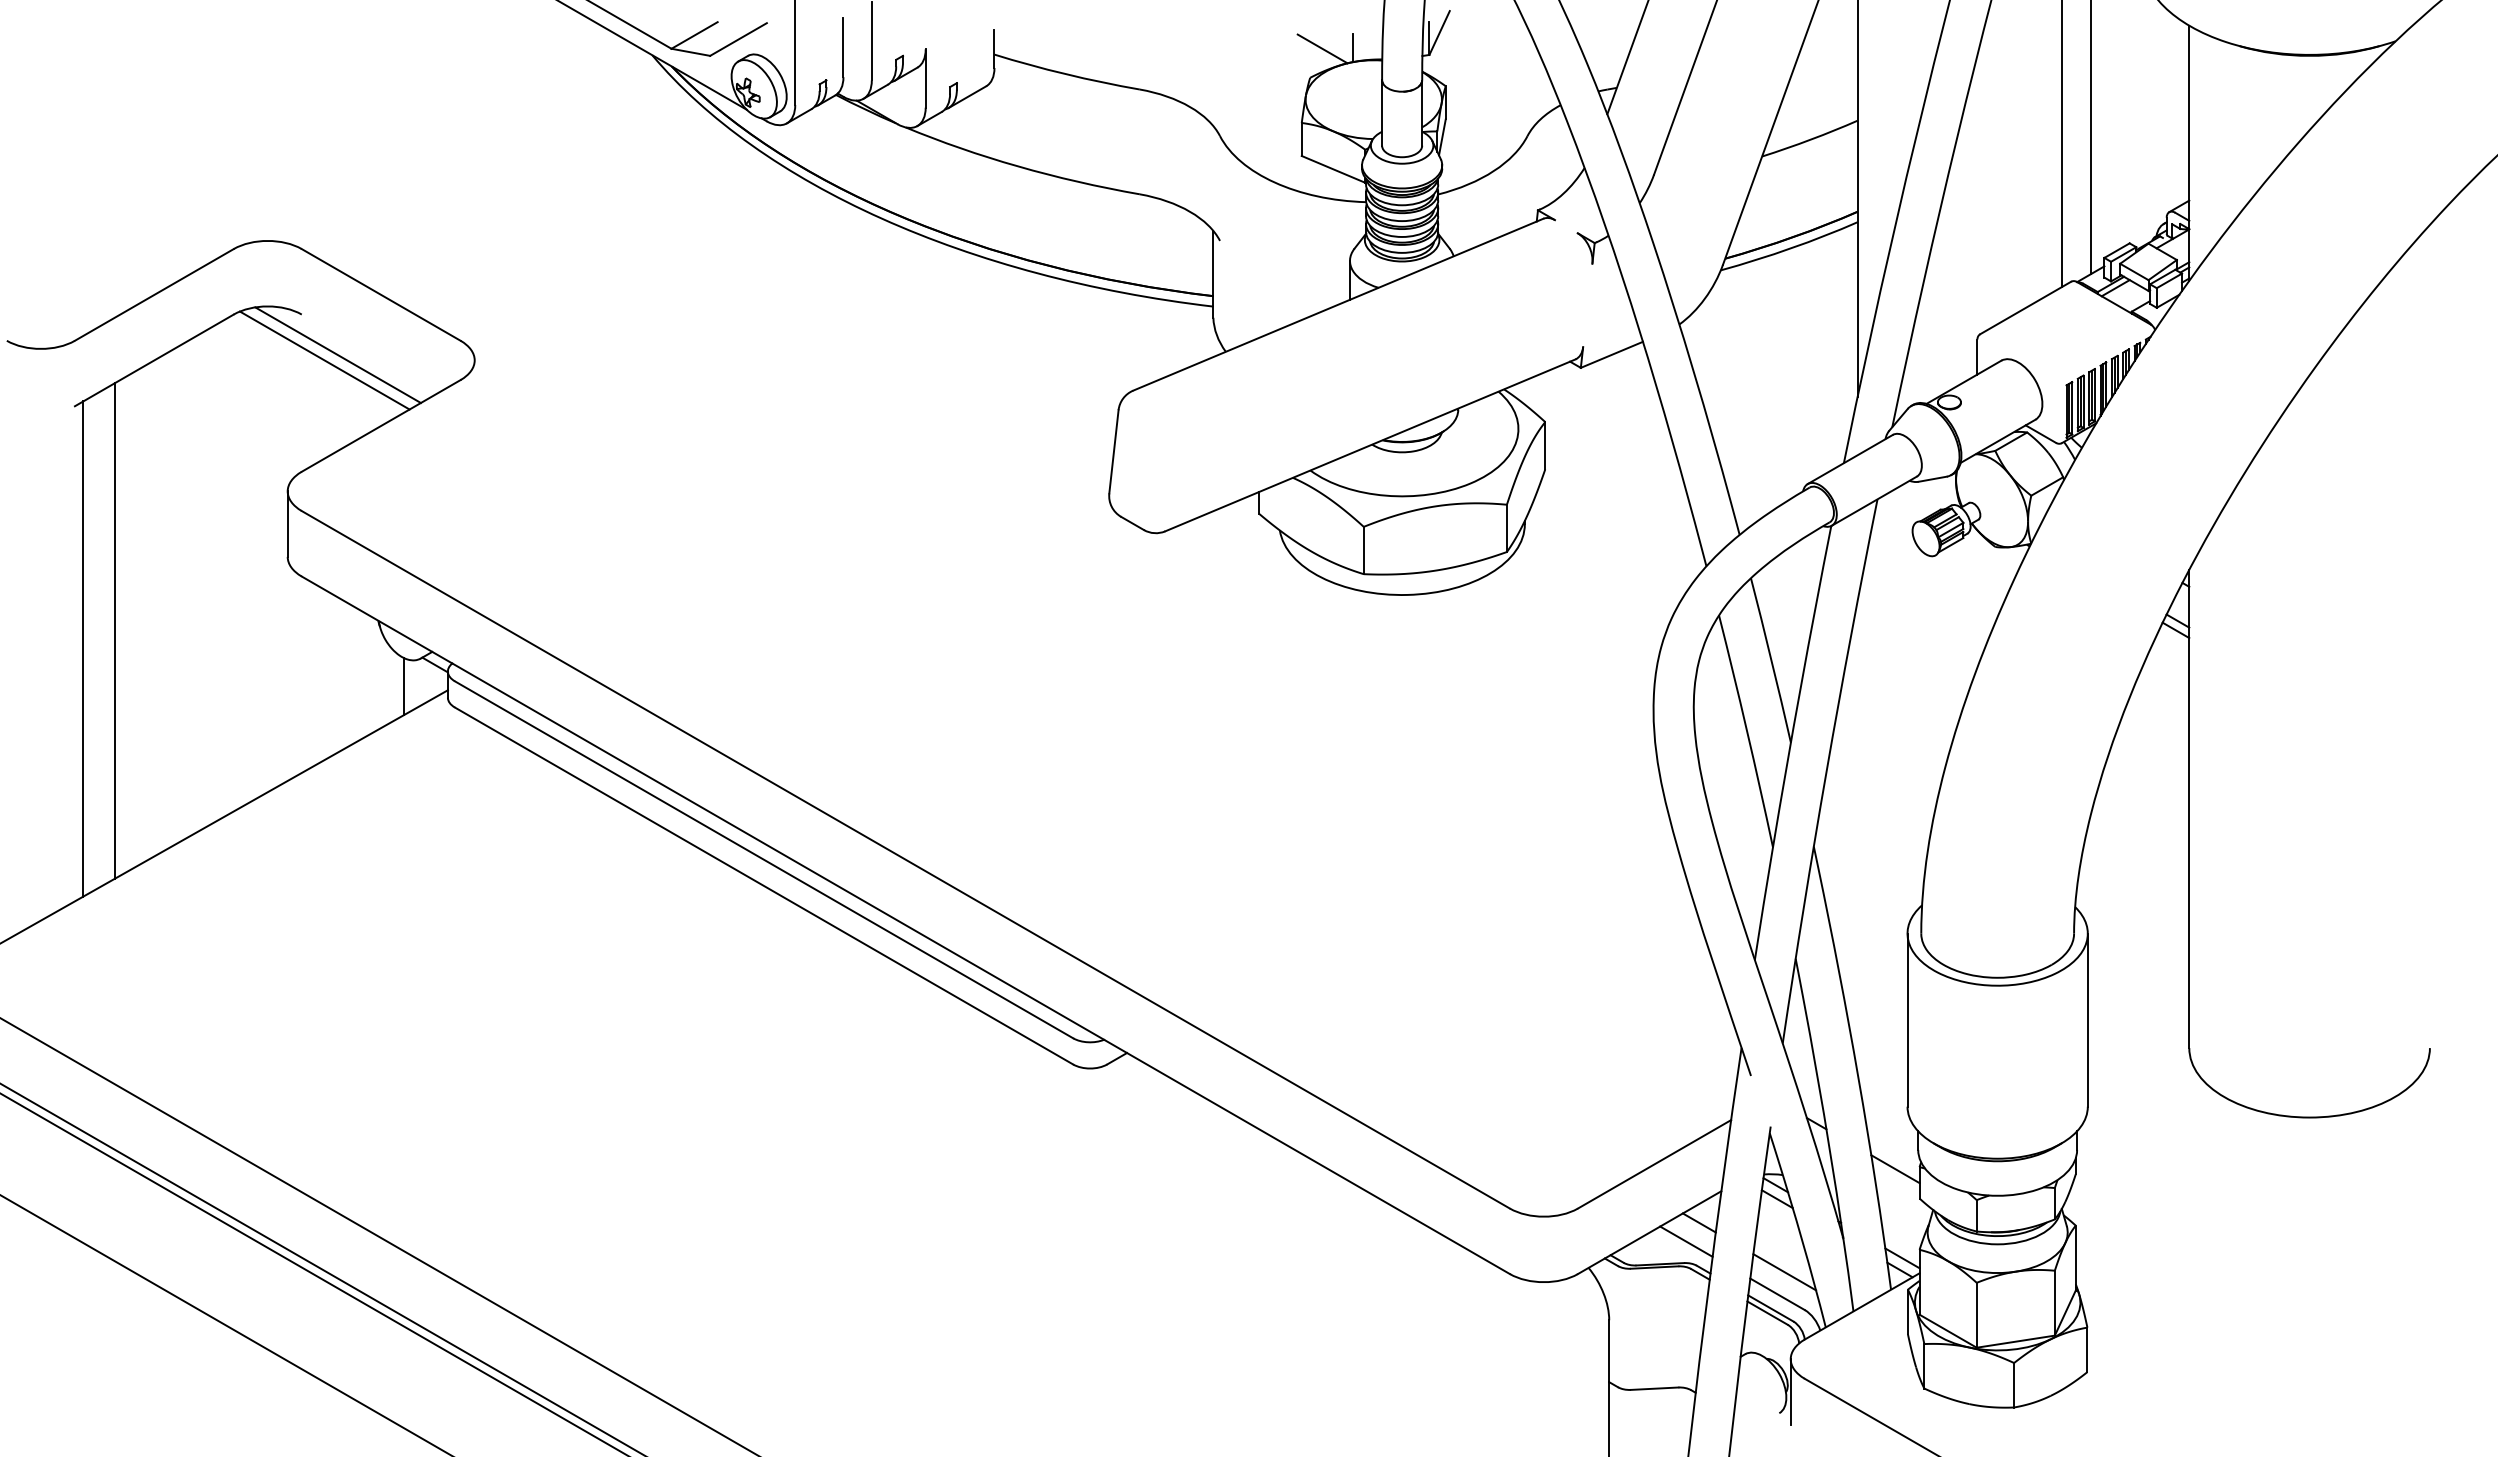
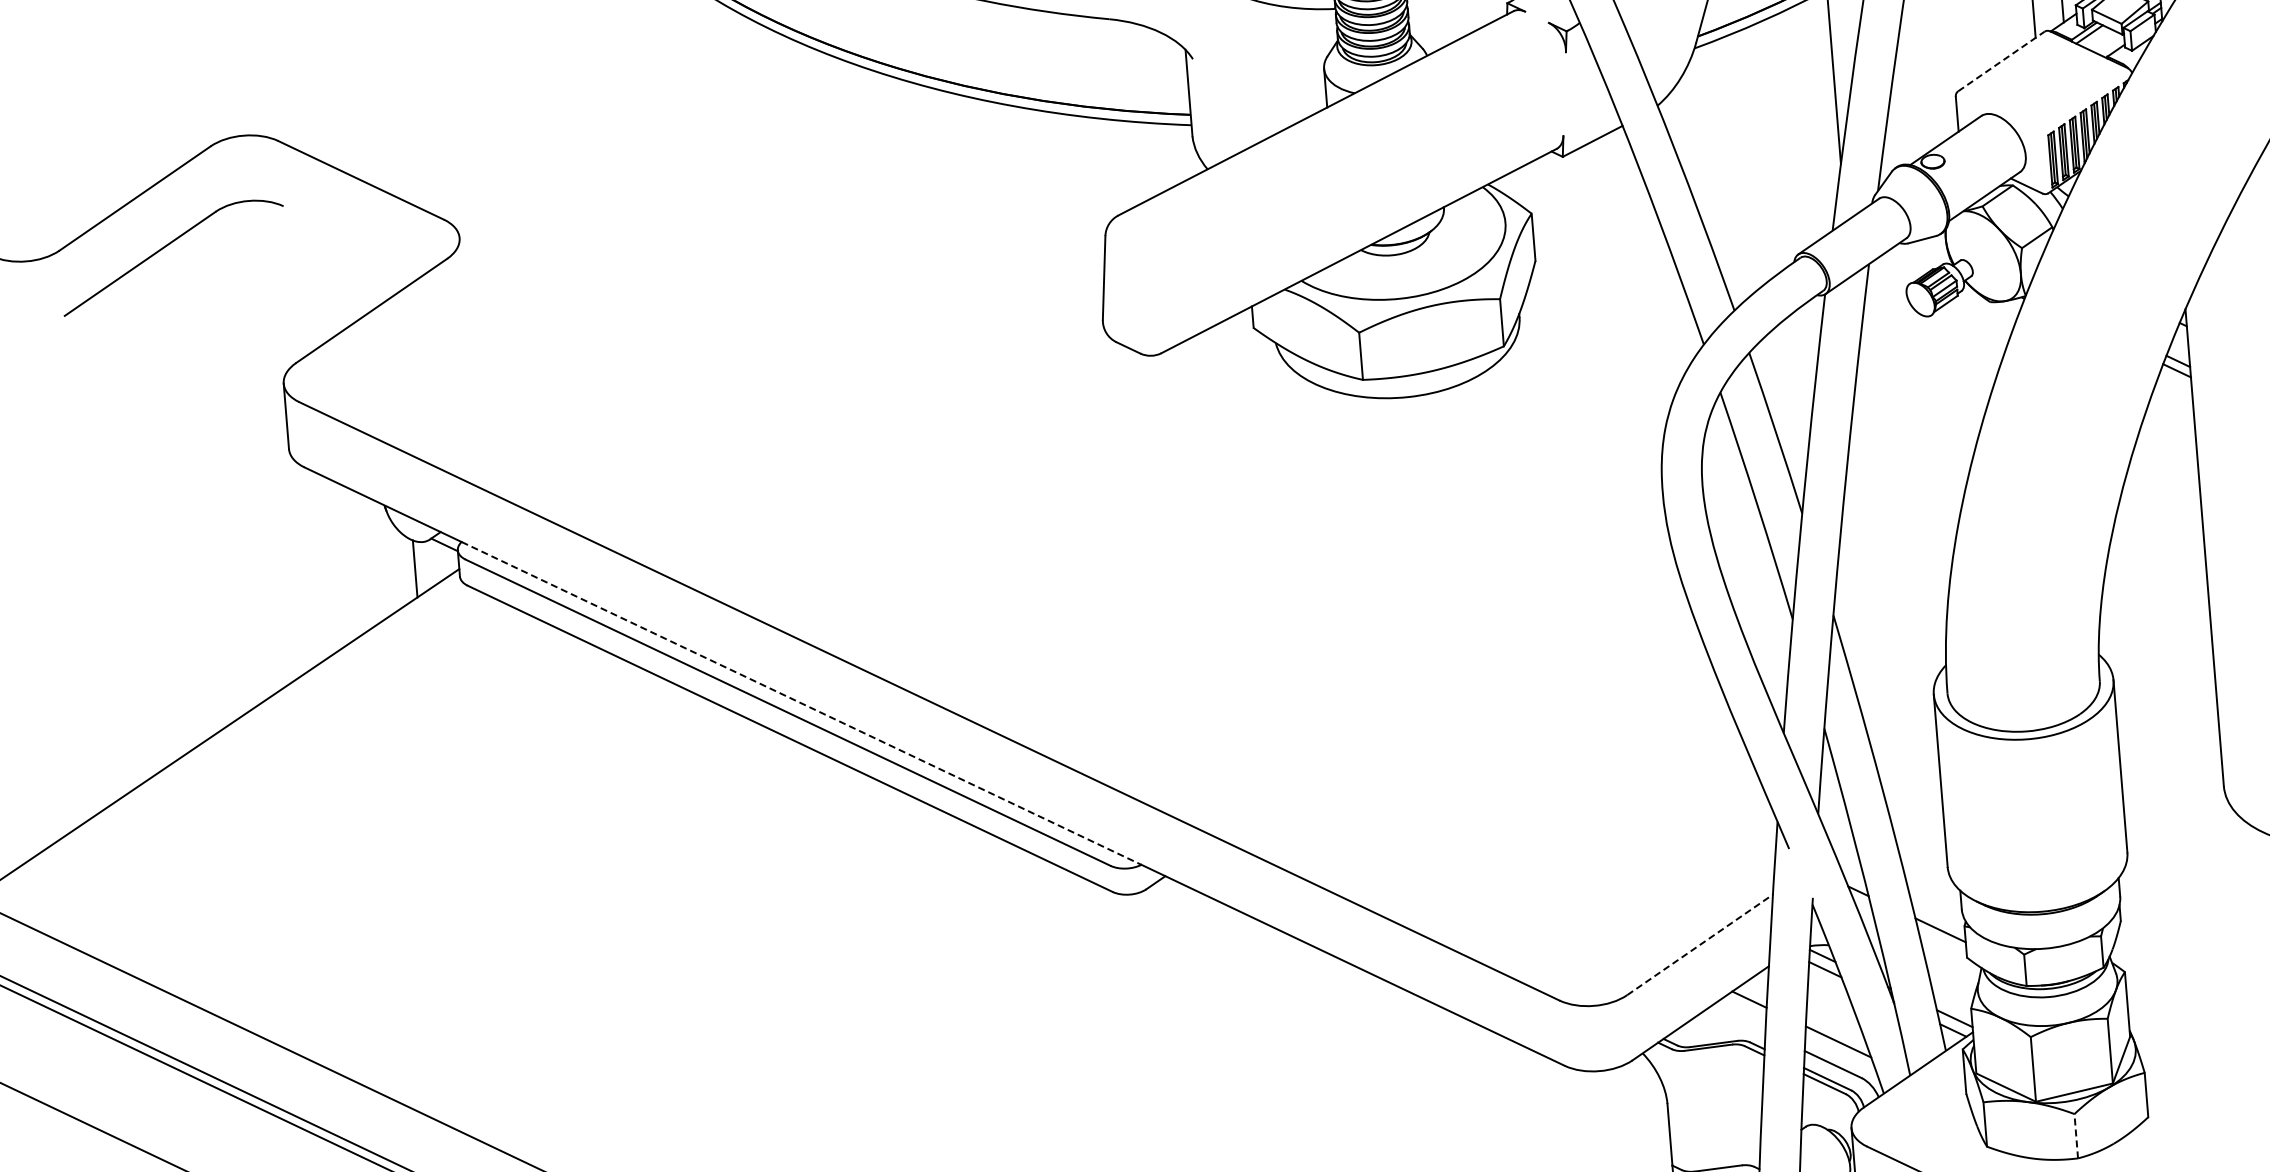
line: (2026, 307) -> (2002, 60), solid -> dashed
line: (337, 355) -> (322, 244), removed
line: (324, 360) -> (309, 250), removed
line: (114, 630) -> (122, 536), removed
line: (83, 648) -> (92, 556), removed
line: (778, 851) -> (801, 703), solid -> dashed
line: (1654, 1164) -> (1700, 945), solid -> dashed
line: (1686, 1241) -> (1738, 1019), removed
line: (2014, 1384) -> (2076, 1135), solid -> dashed

